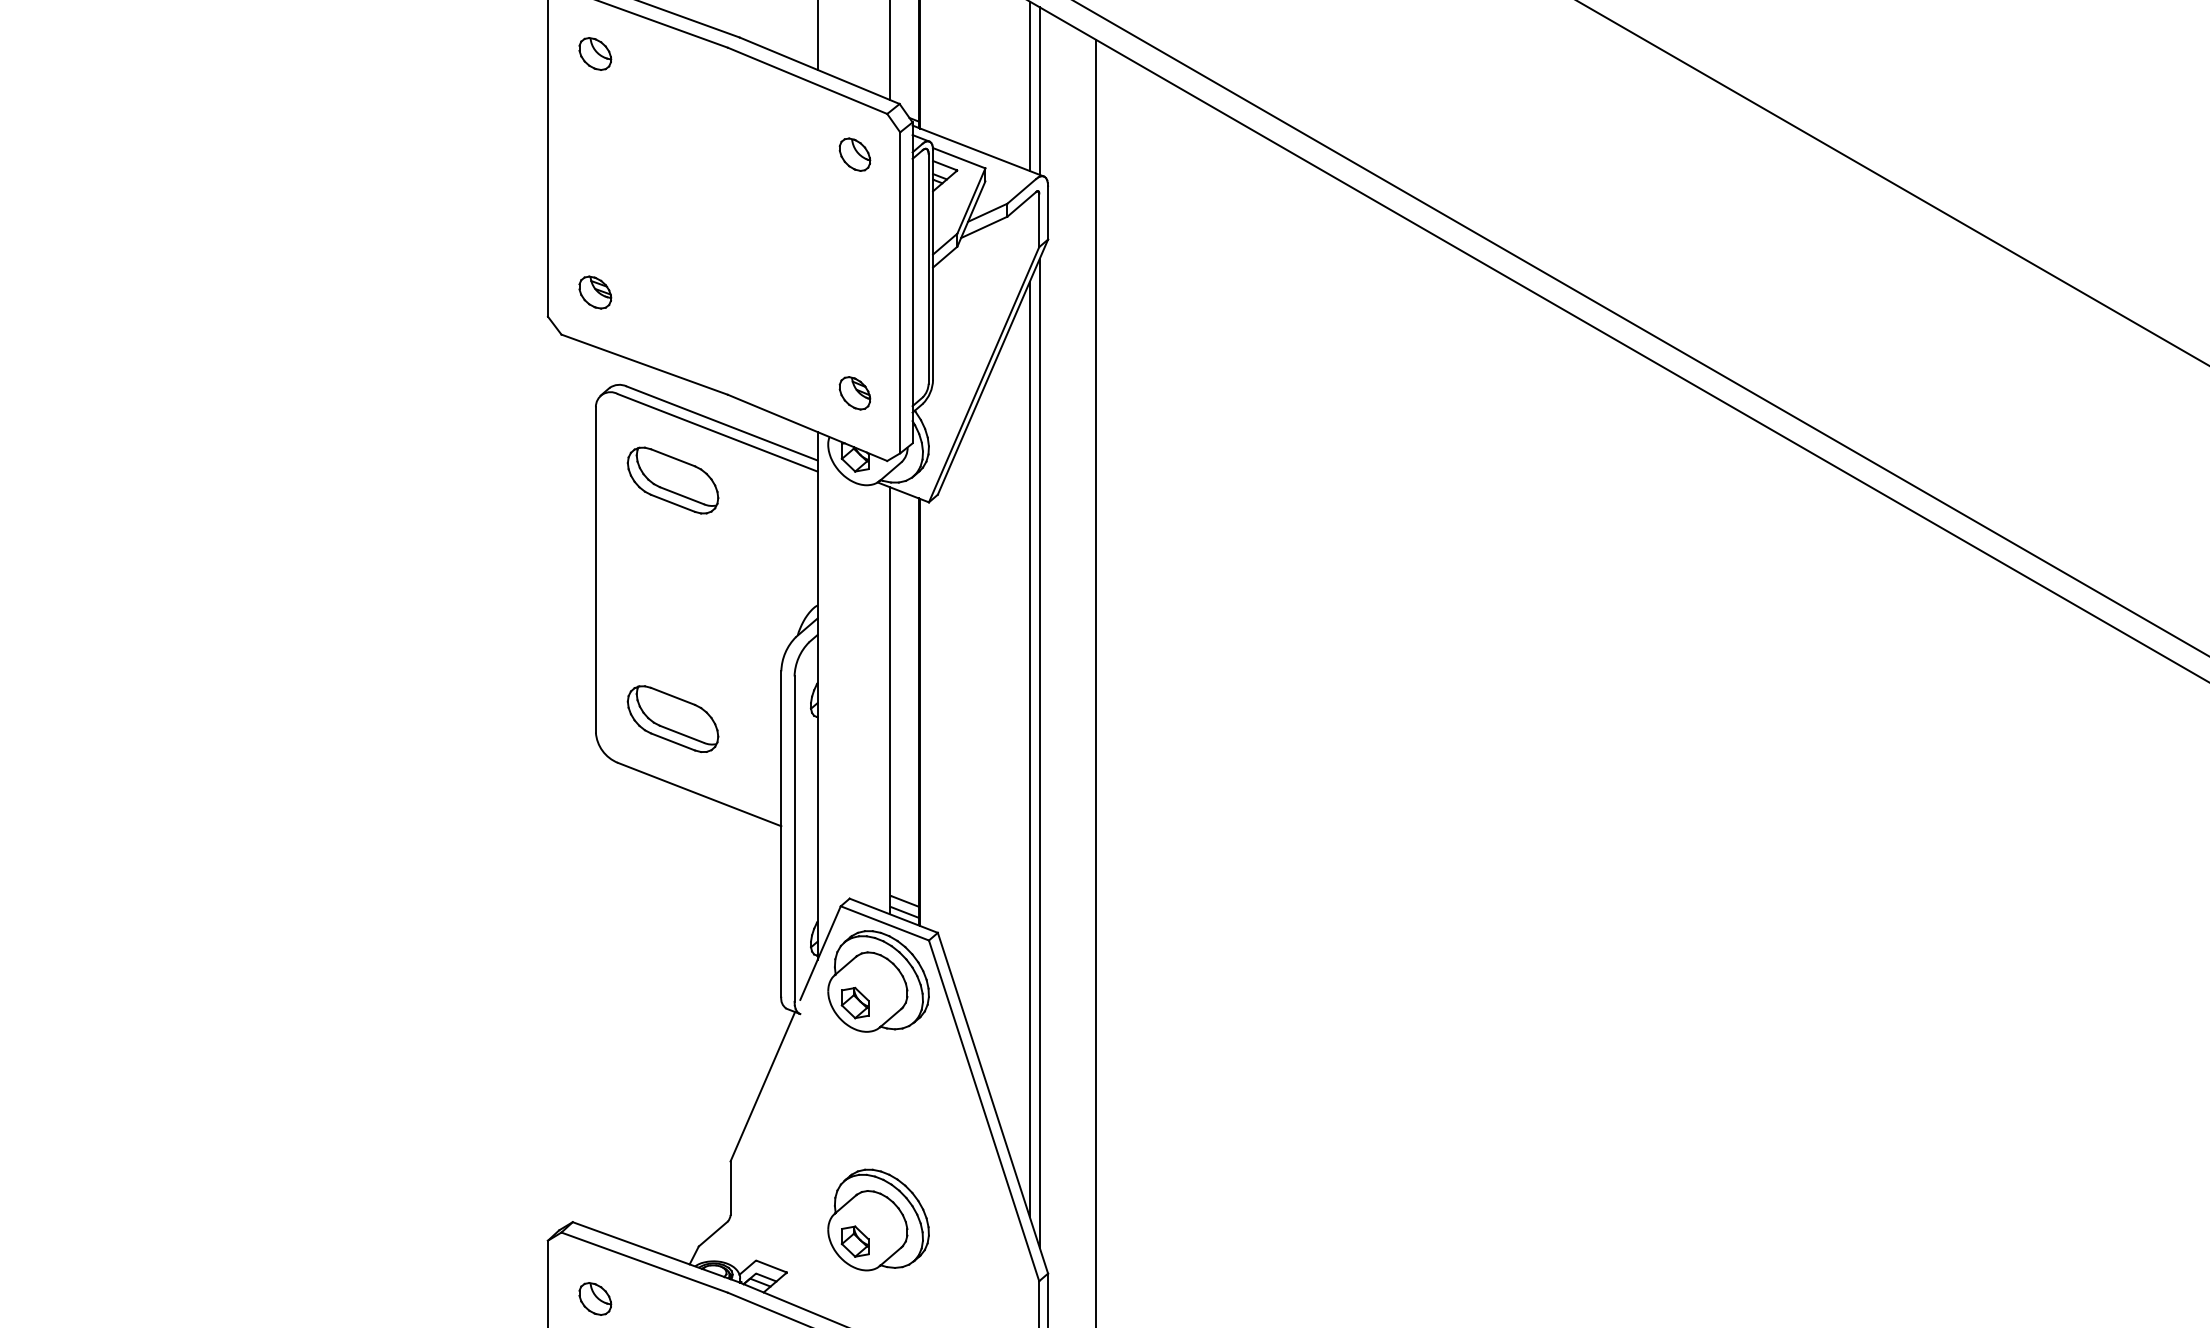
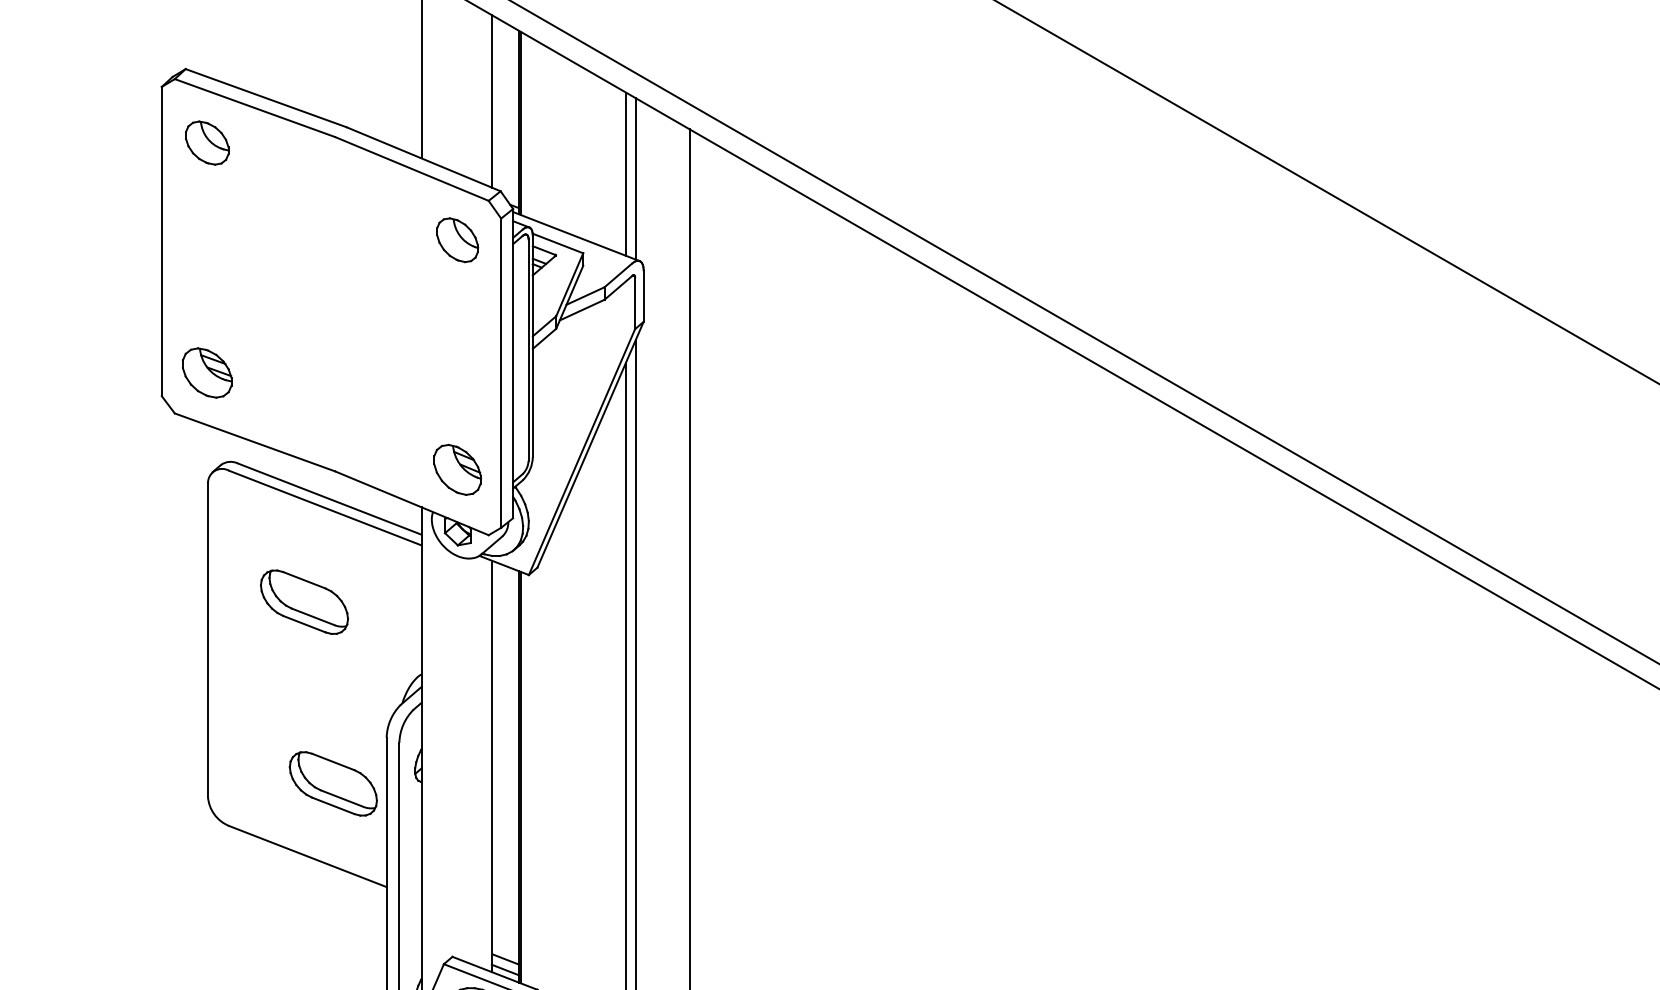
part: (595, 53) -> (207, 142), size x1.4
part: (854, 154) -> (457, 239), size x1.4
part: (595, 292) -> (207, 372), size x1.6
part: (854, 393) -> (457, 470), size x1.6
part: (672, 480) -> (303, 602), moved
part: (672, 718) -> (332, 783), moved

